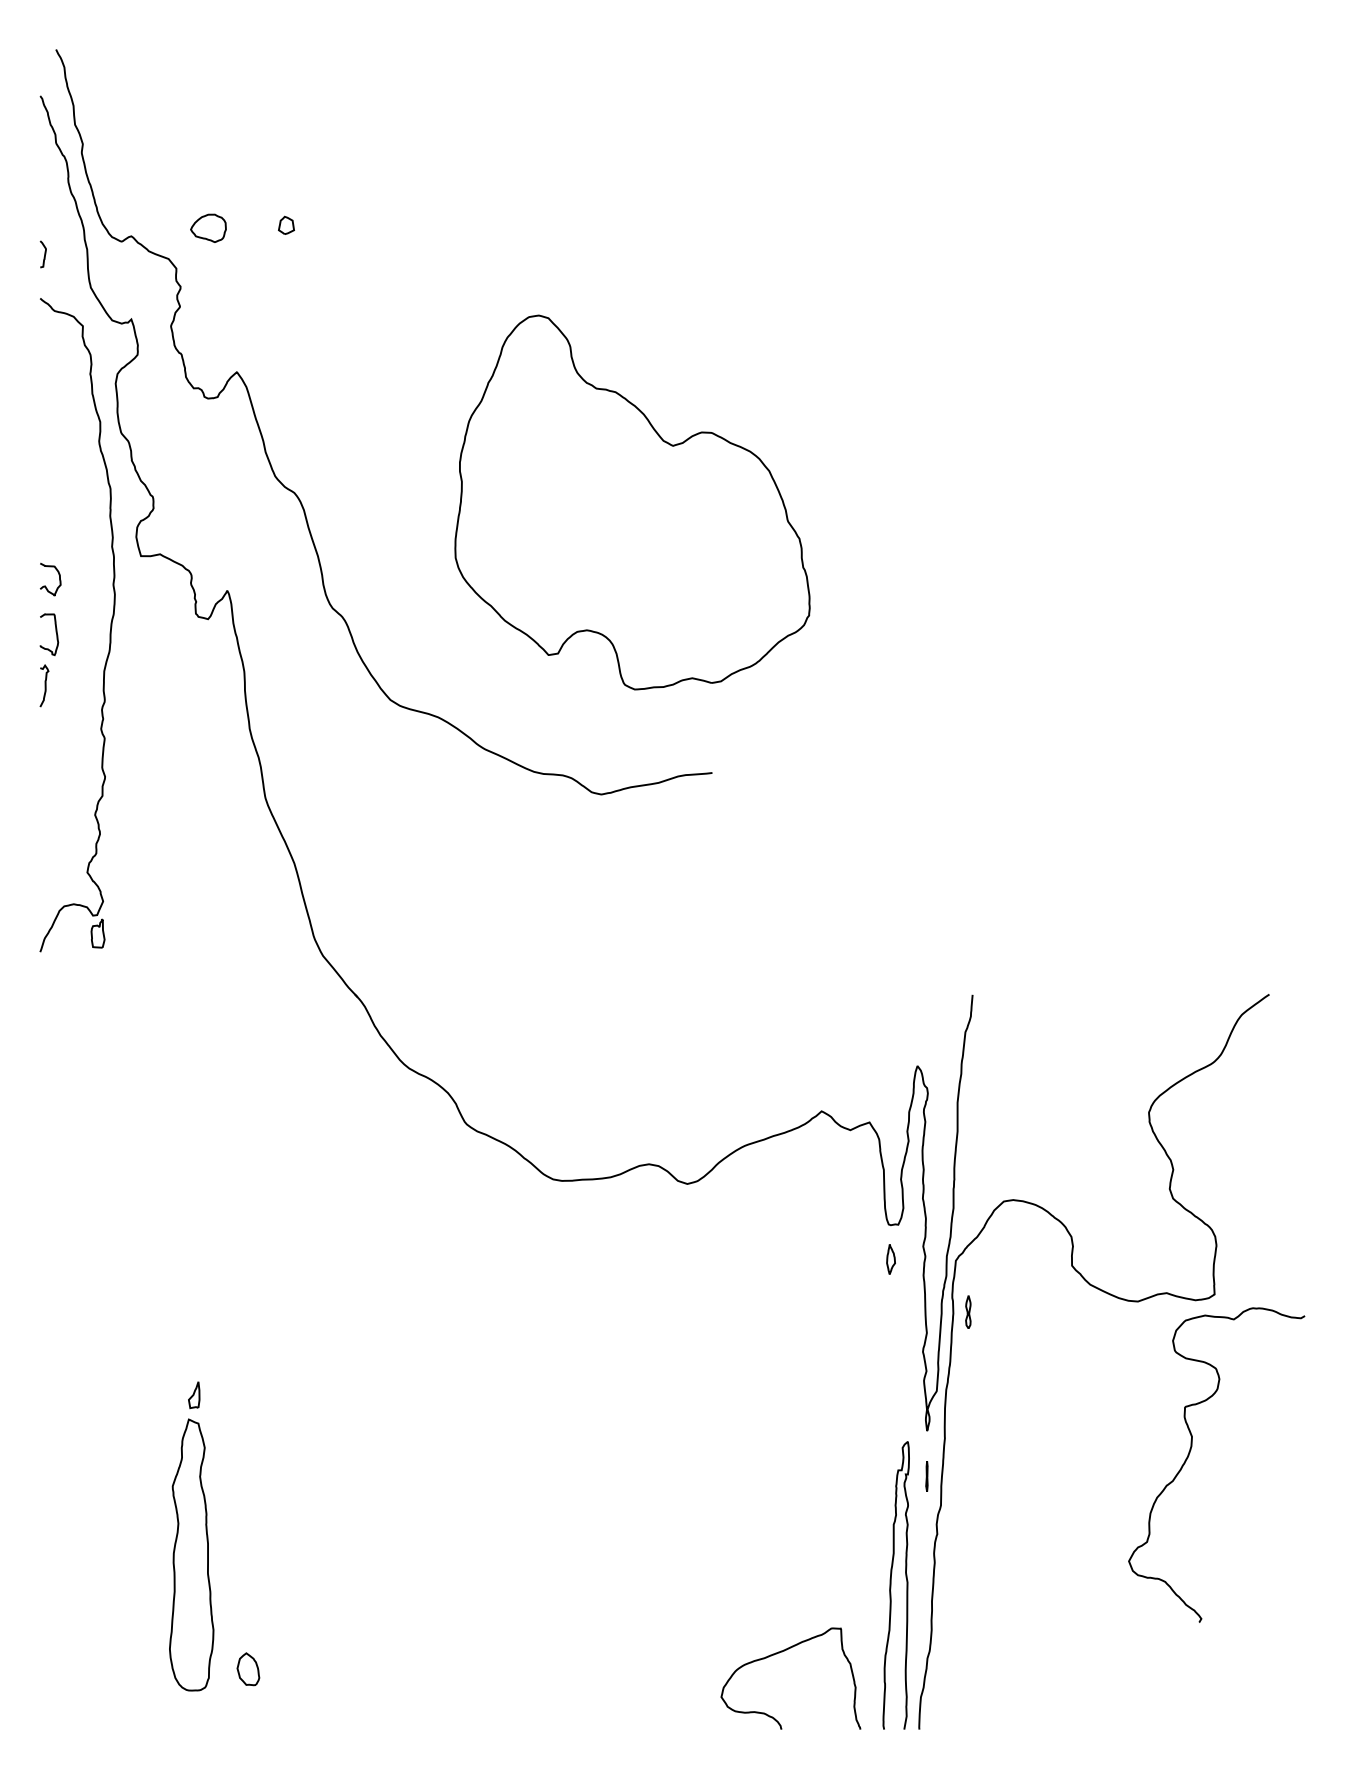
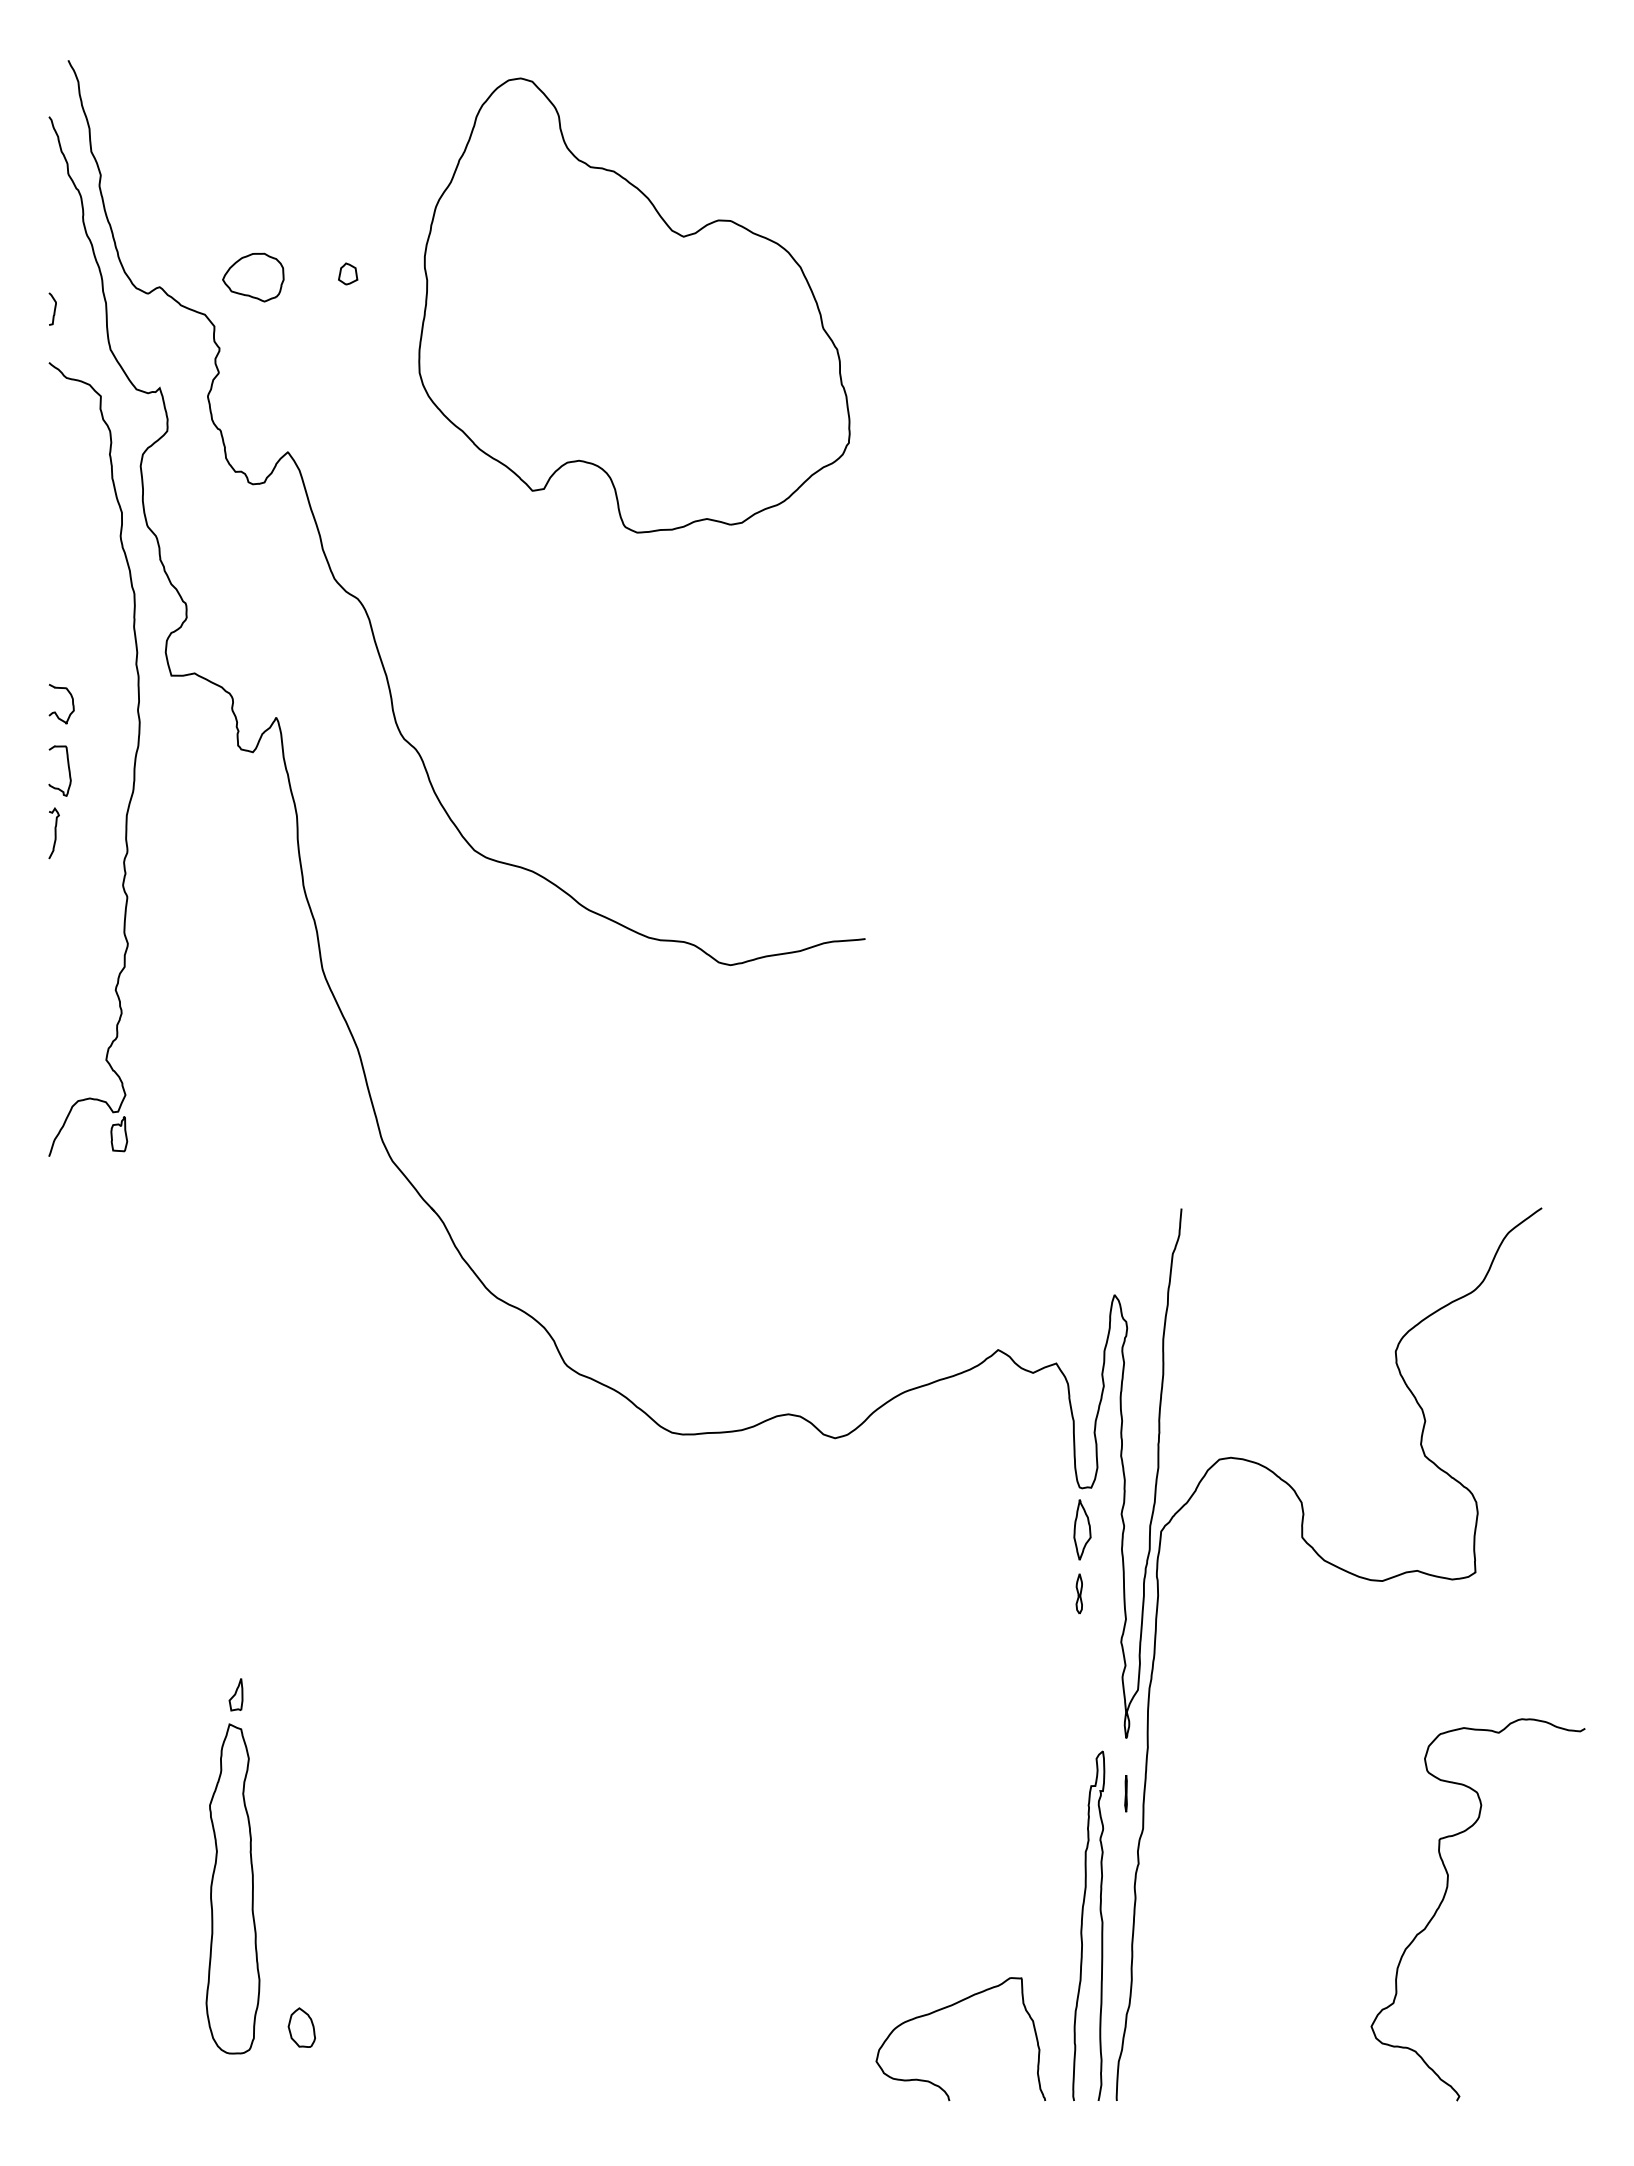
part: (208, 228) -> (253, 277), size x1.43
part: (632, 502) -> (634, 305), moved
part: (891, 1259) -> (1082, 1529), size x1.67
part: (967, 1311) -> (1078, 1593), moved
curve: (1189, 1454) -> (1445, 1896), moved

